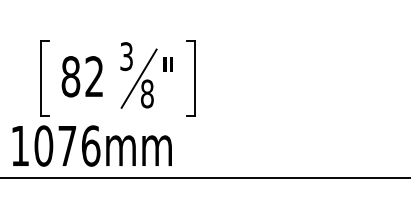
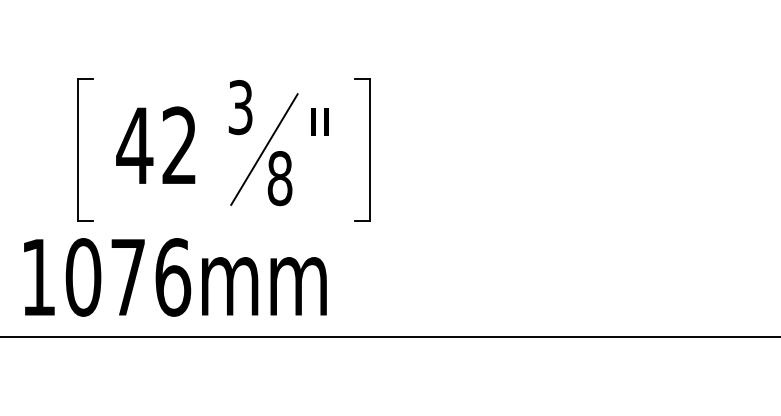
text: (70, 76) -> (134, 145), 82 -> 42

